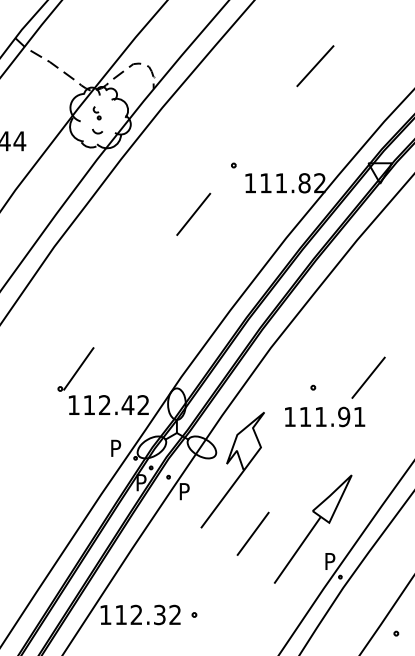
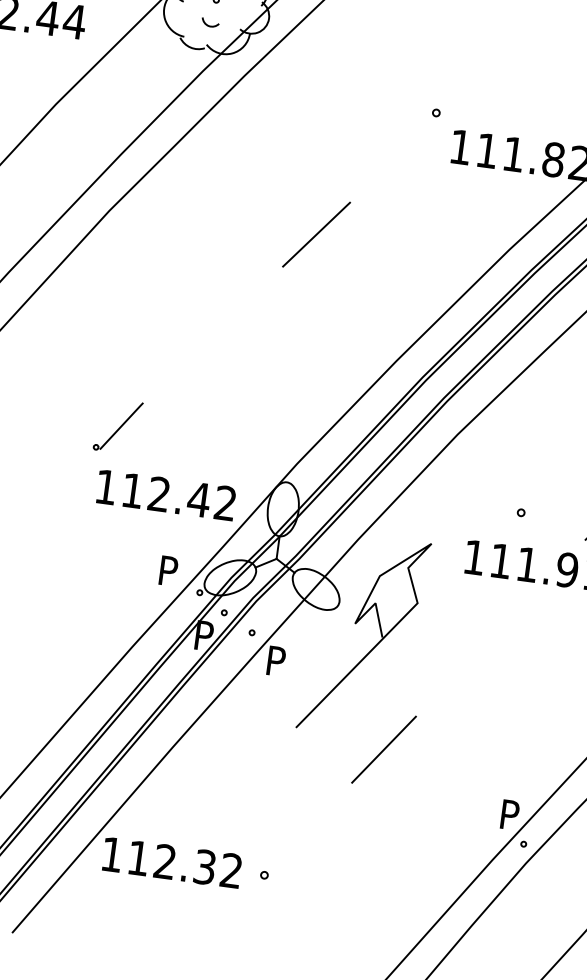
line: (193, 214) -> (316, 234), moved
part: (75, 369) -> (117, 426), size x0.7
part: (313, 528) -> (488, 754), removed

